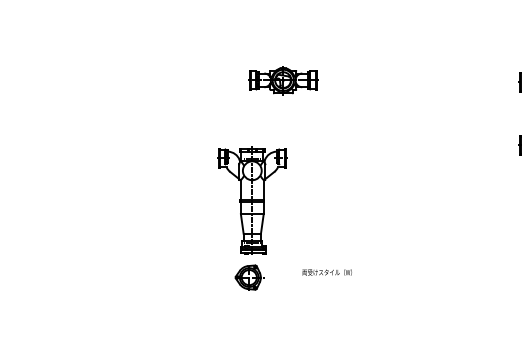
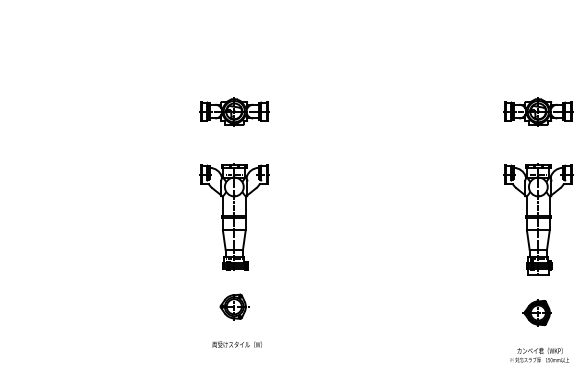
part: (283, 80) -> (234, 111), moved
part: (252, 200) -> (234, 216), moved
text: (326, 272) -> (236, 344), moved

